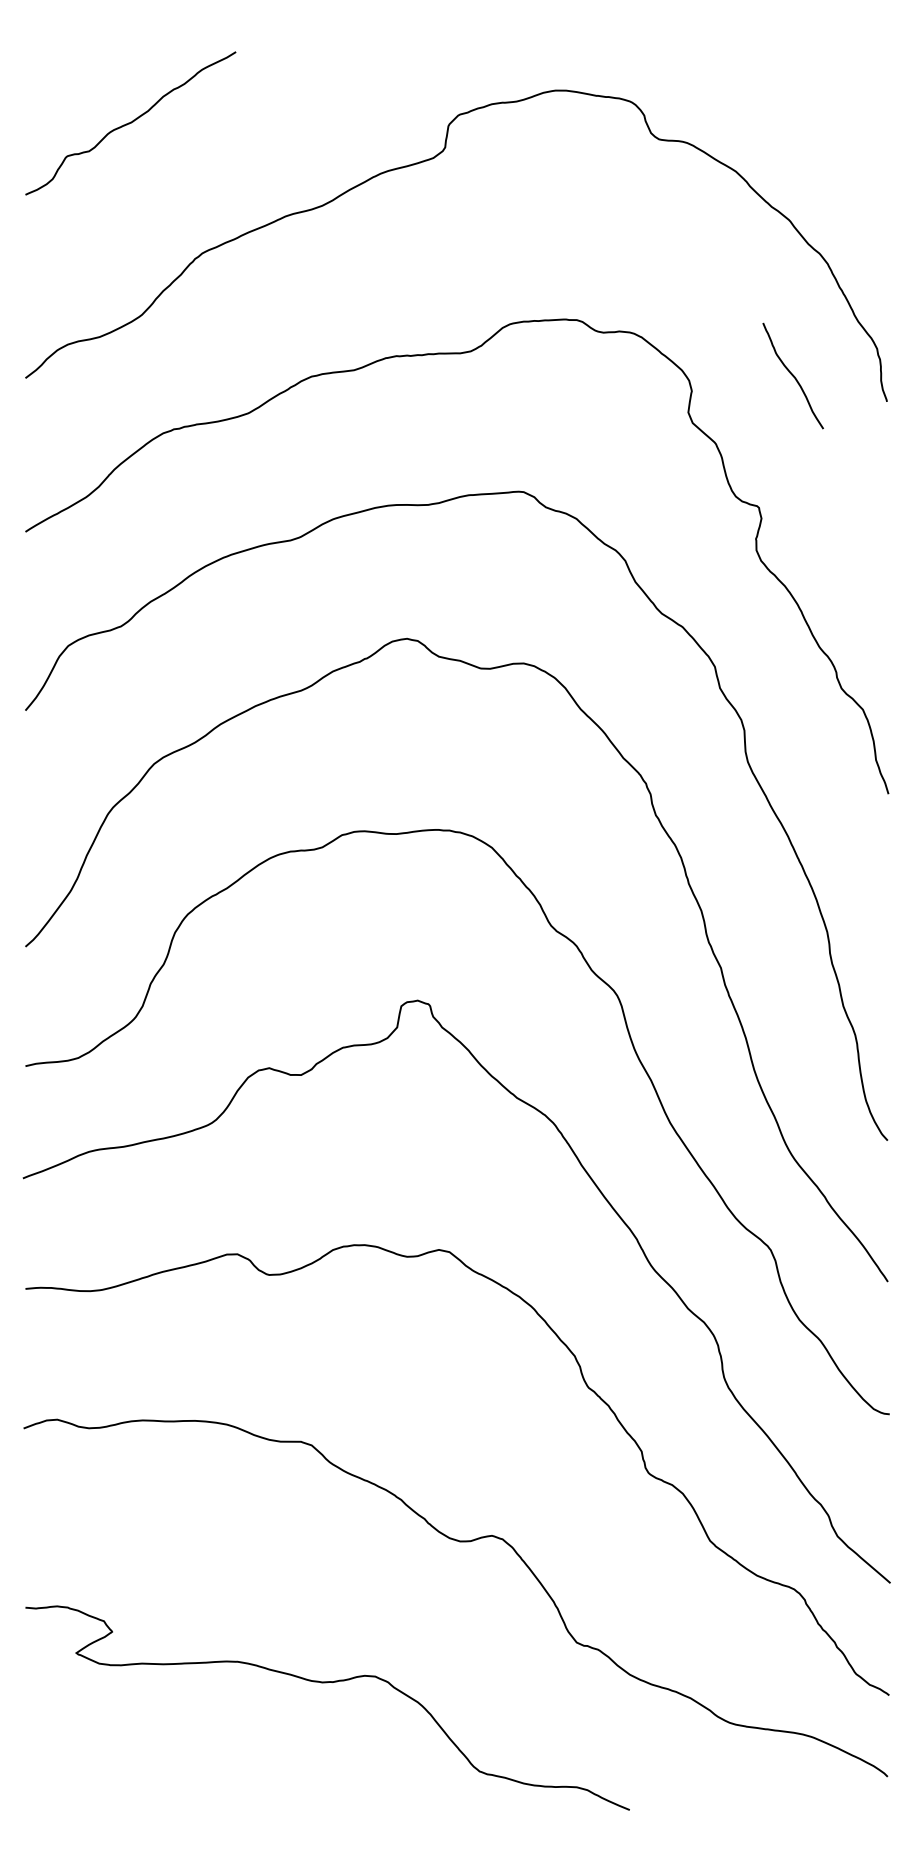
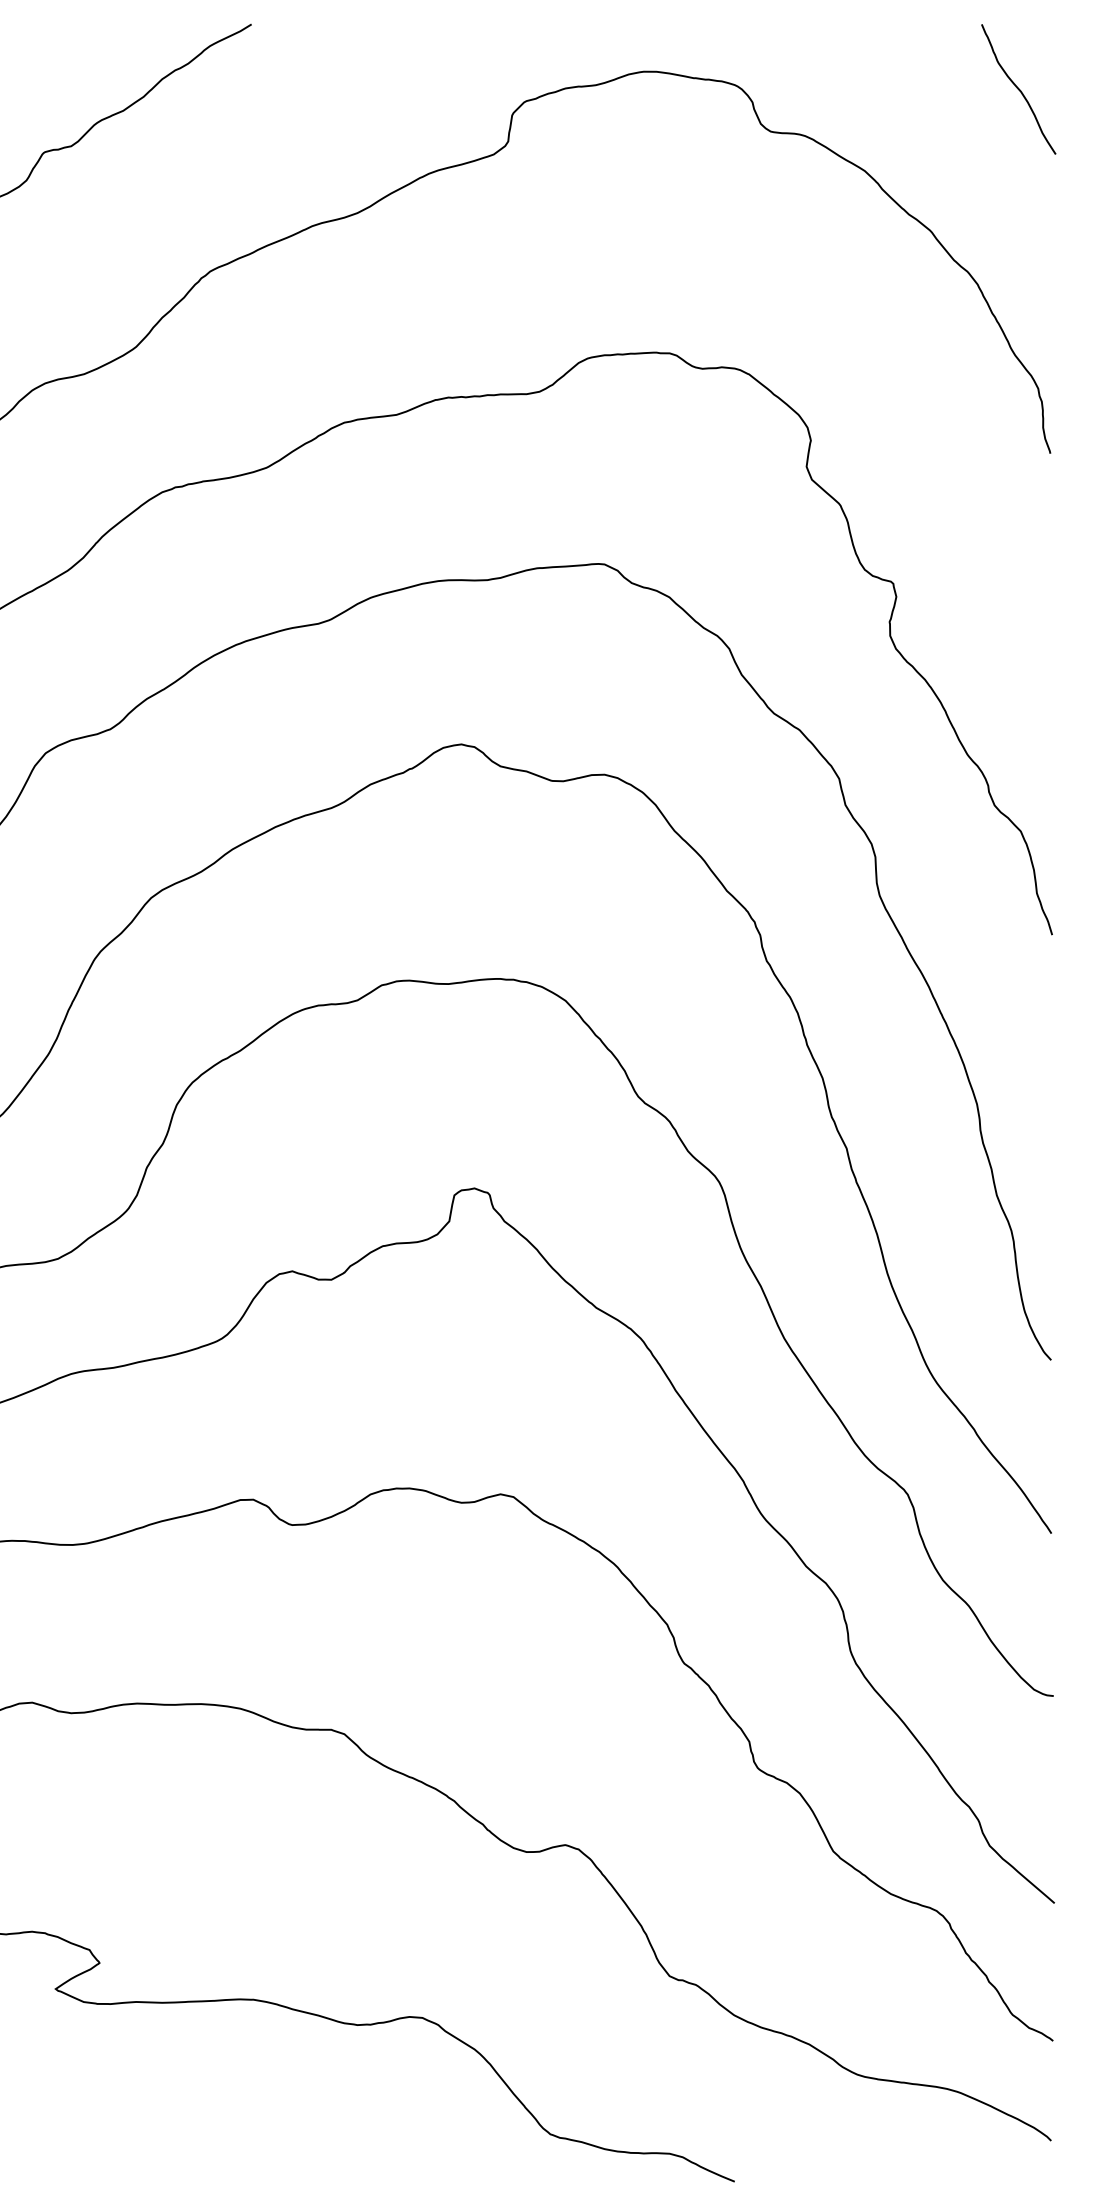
curve: (792, 375) -> (1017, 88), moved

